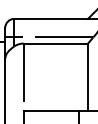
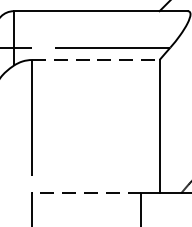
line: (56, 43) -> (97, 59), solid -> dashed
line: (51, 110) -> (87, 192), solid -> dashed

